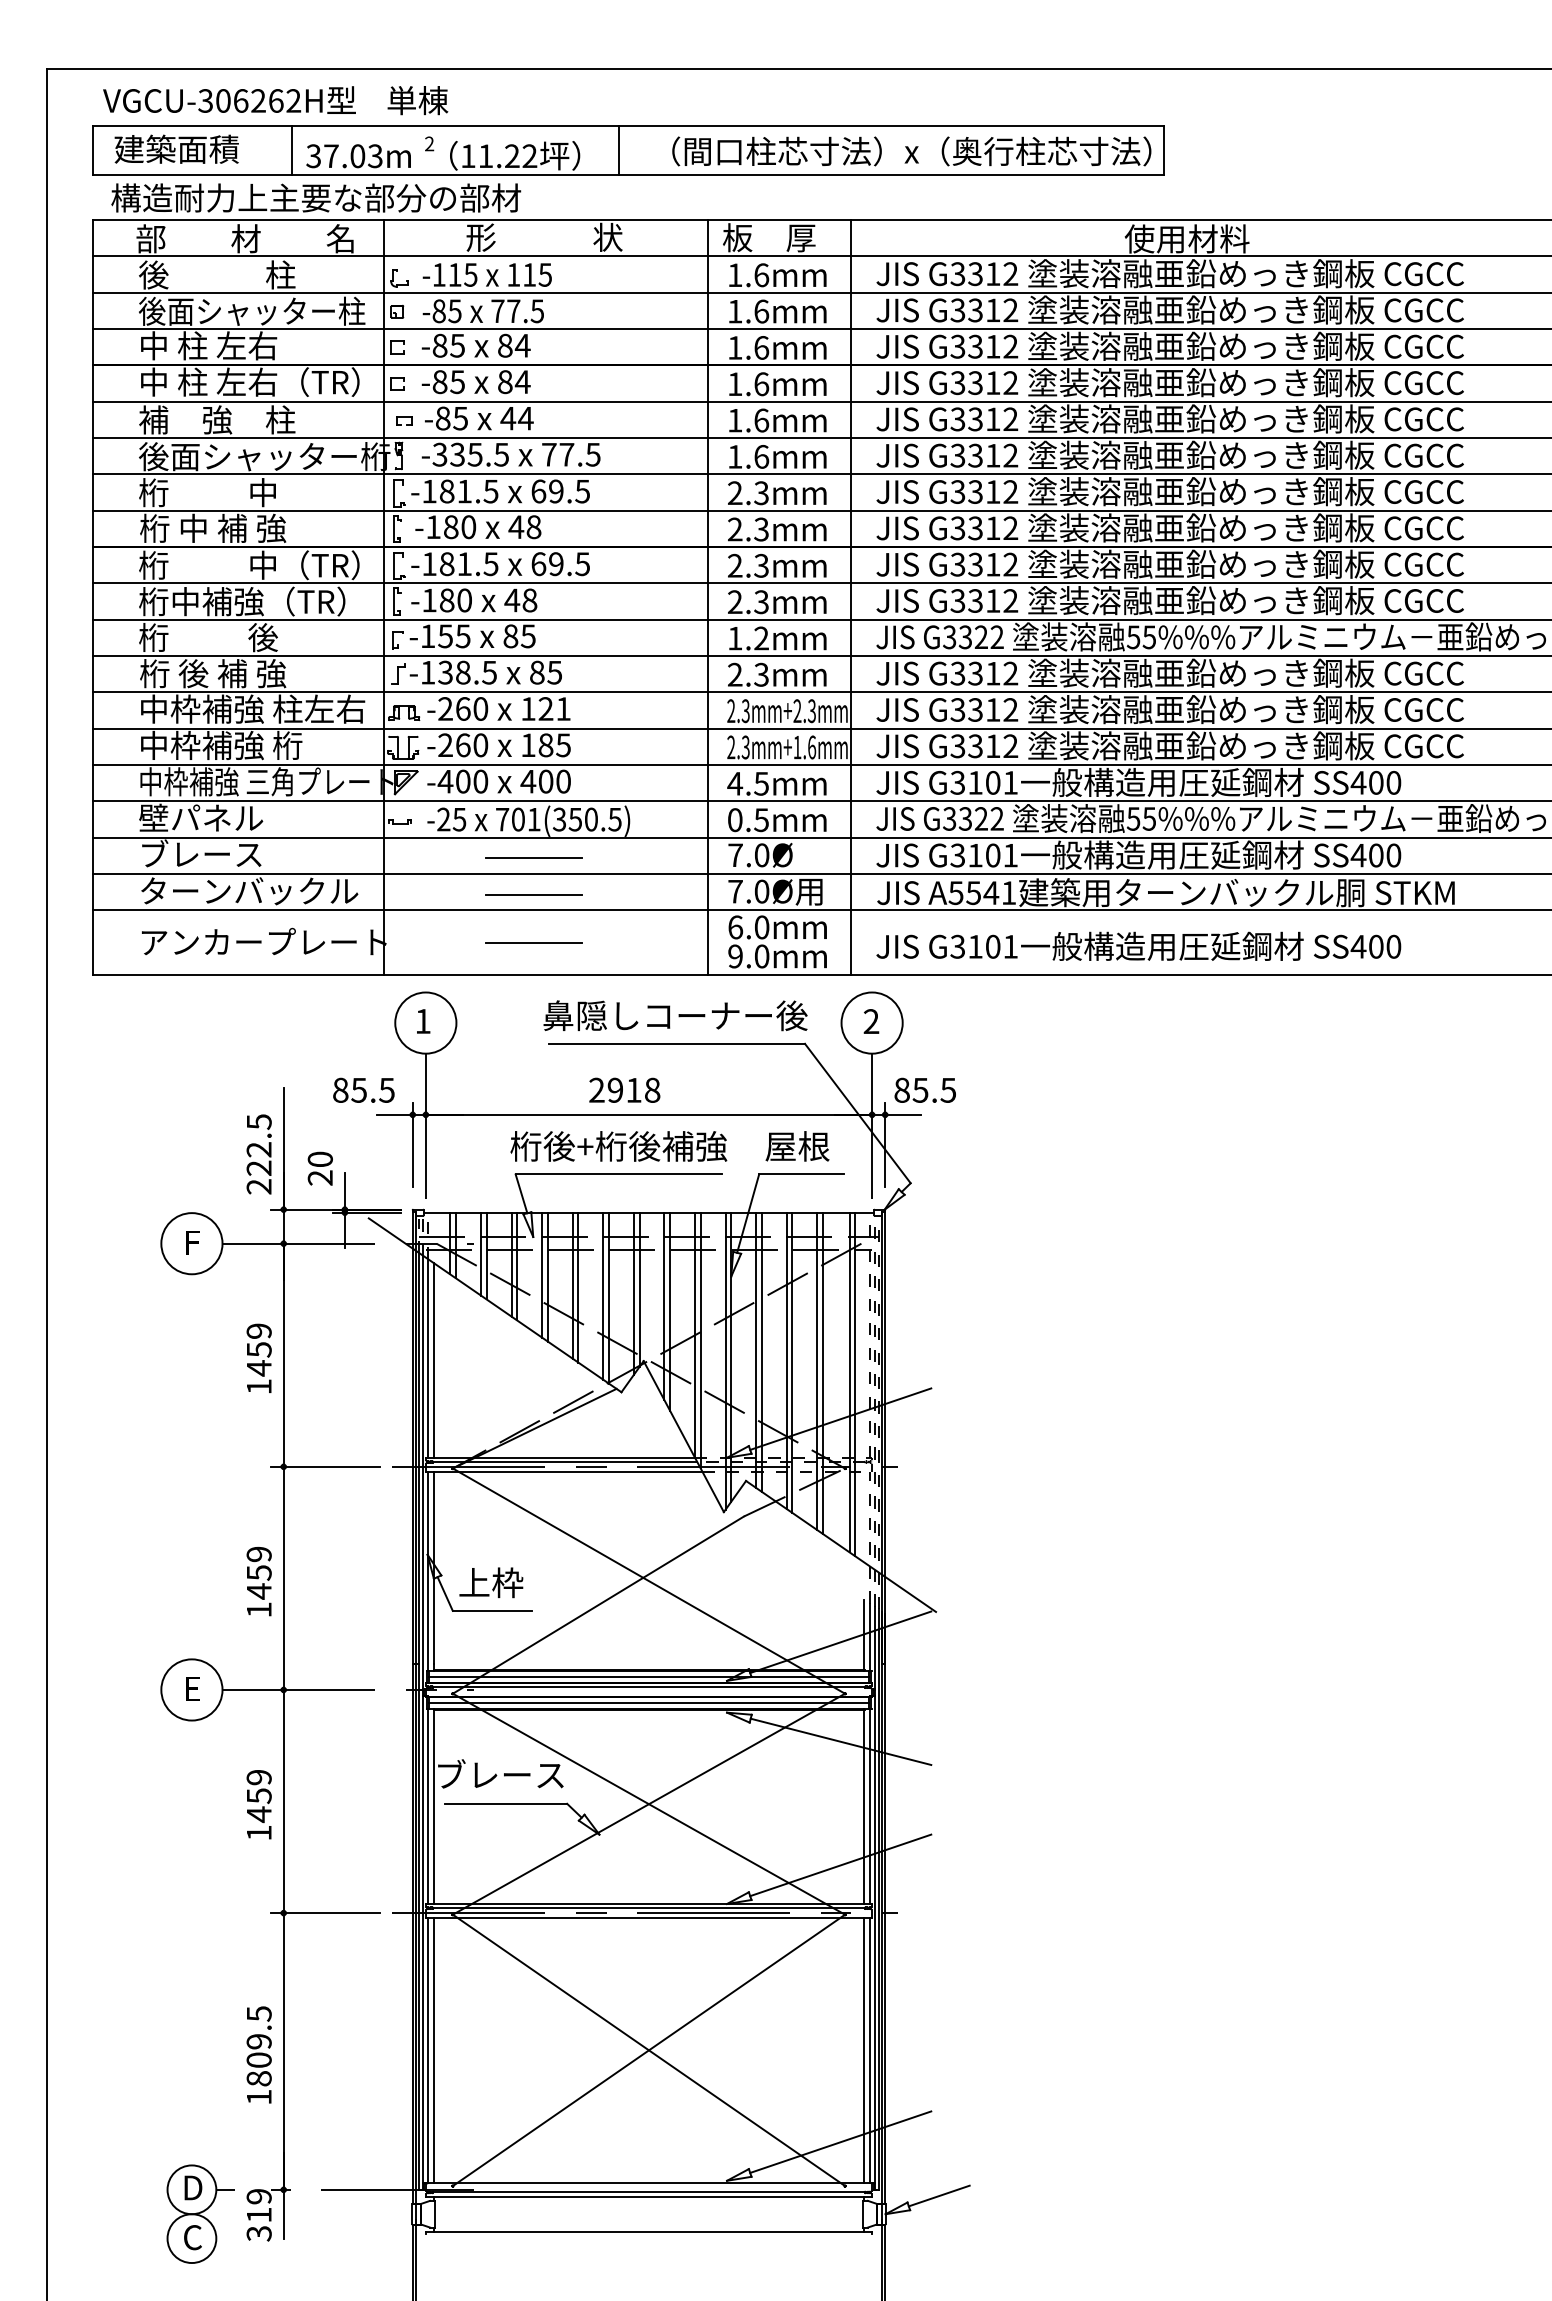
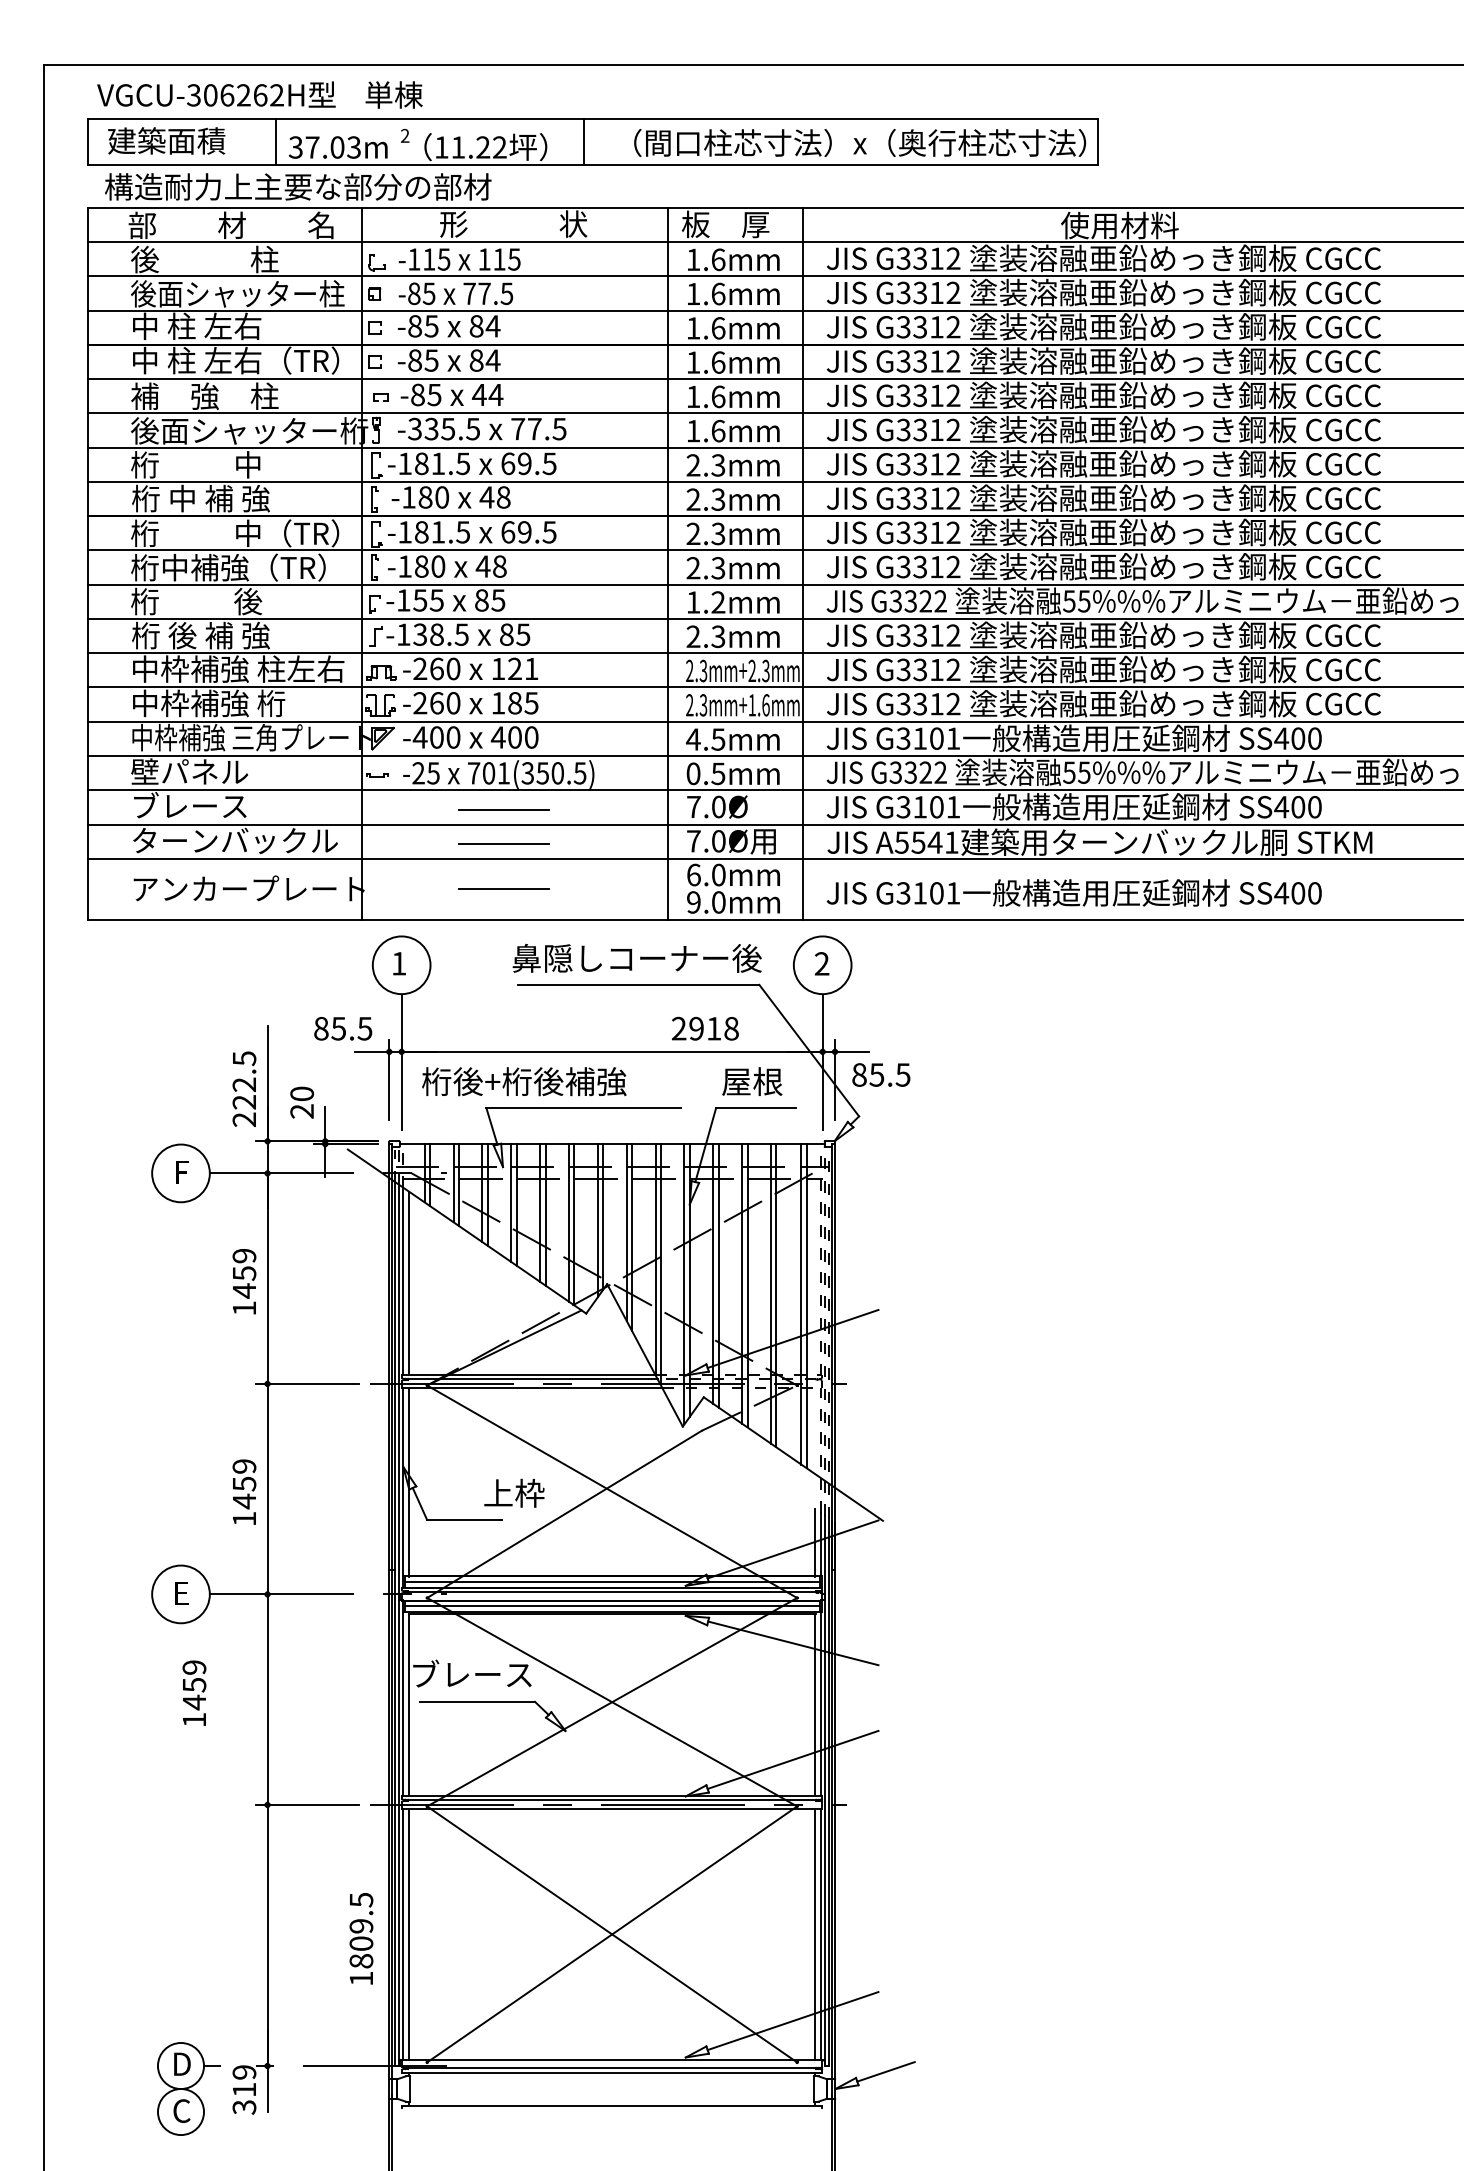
text: (624, 1089) -> (705, 1027), moved
text: (924, 1089) -> (880, 1074), moved
text: (618, 1146) -> (523, 1081), moved
text: (491, 1582) -> (514, 1493), moved
text: (258, 1804) -> (193, 1693), moved
text: (258, 2054) -> (360, 1938), moved

